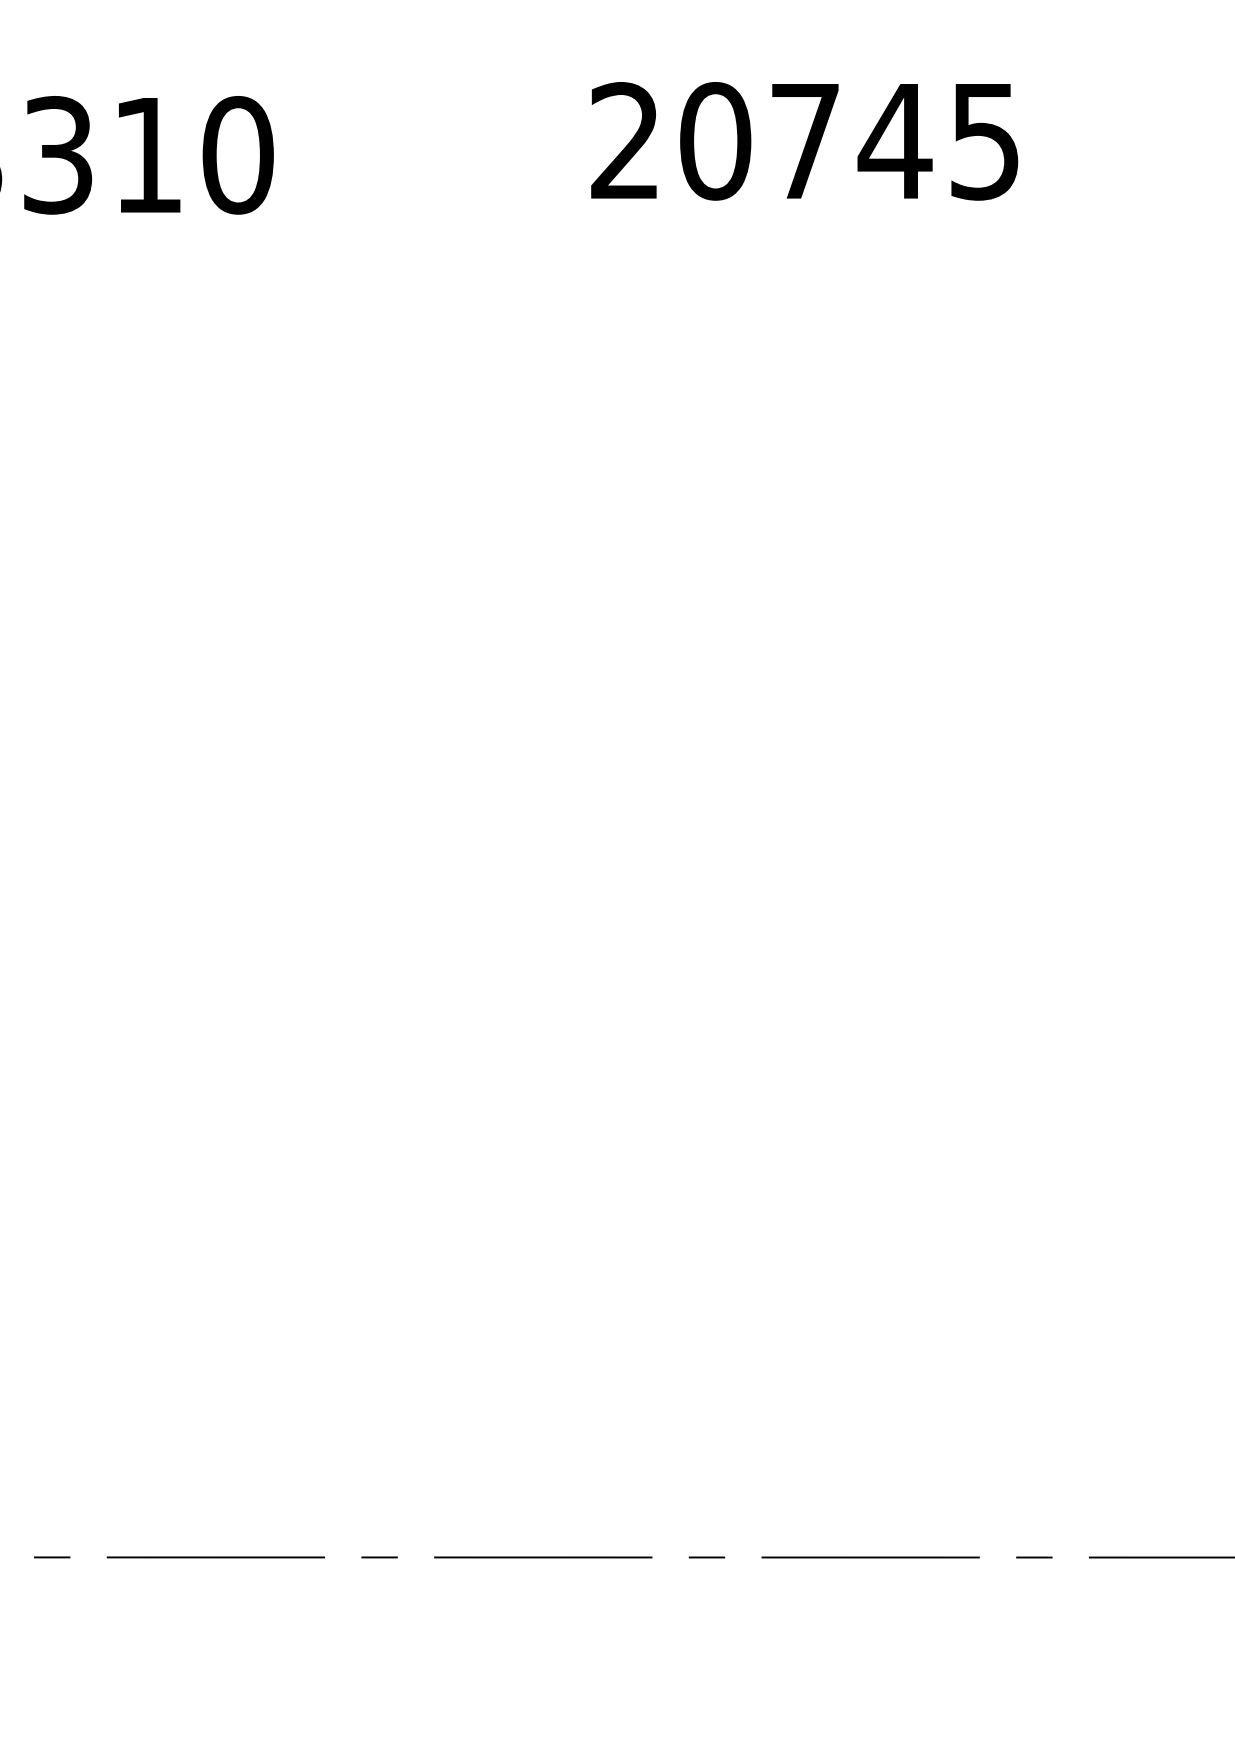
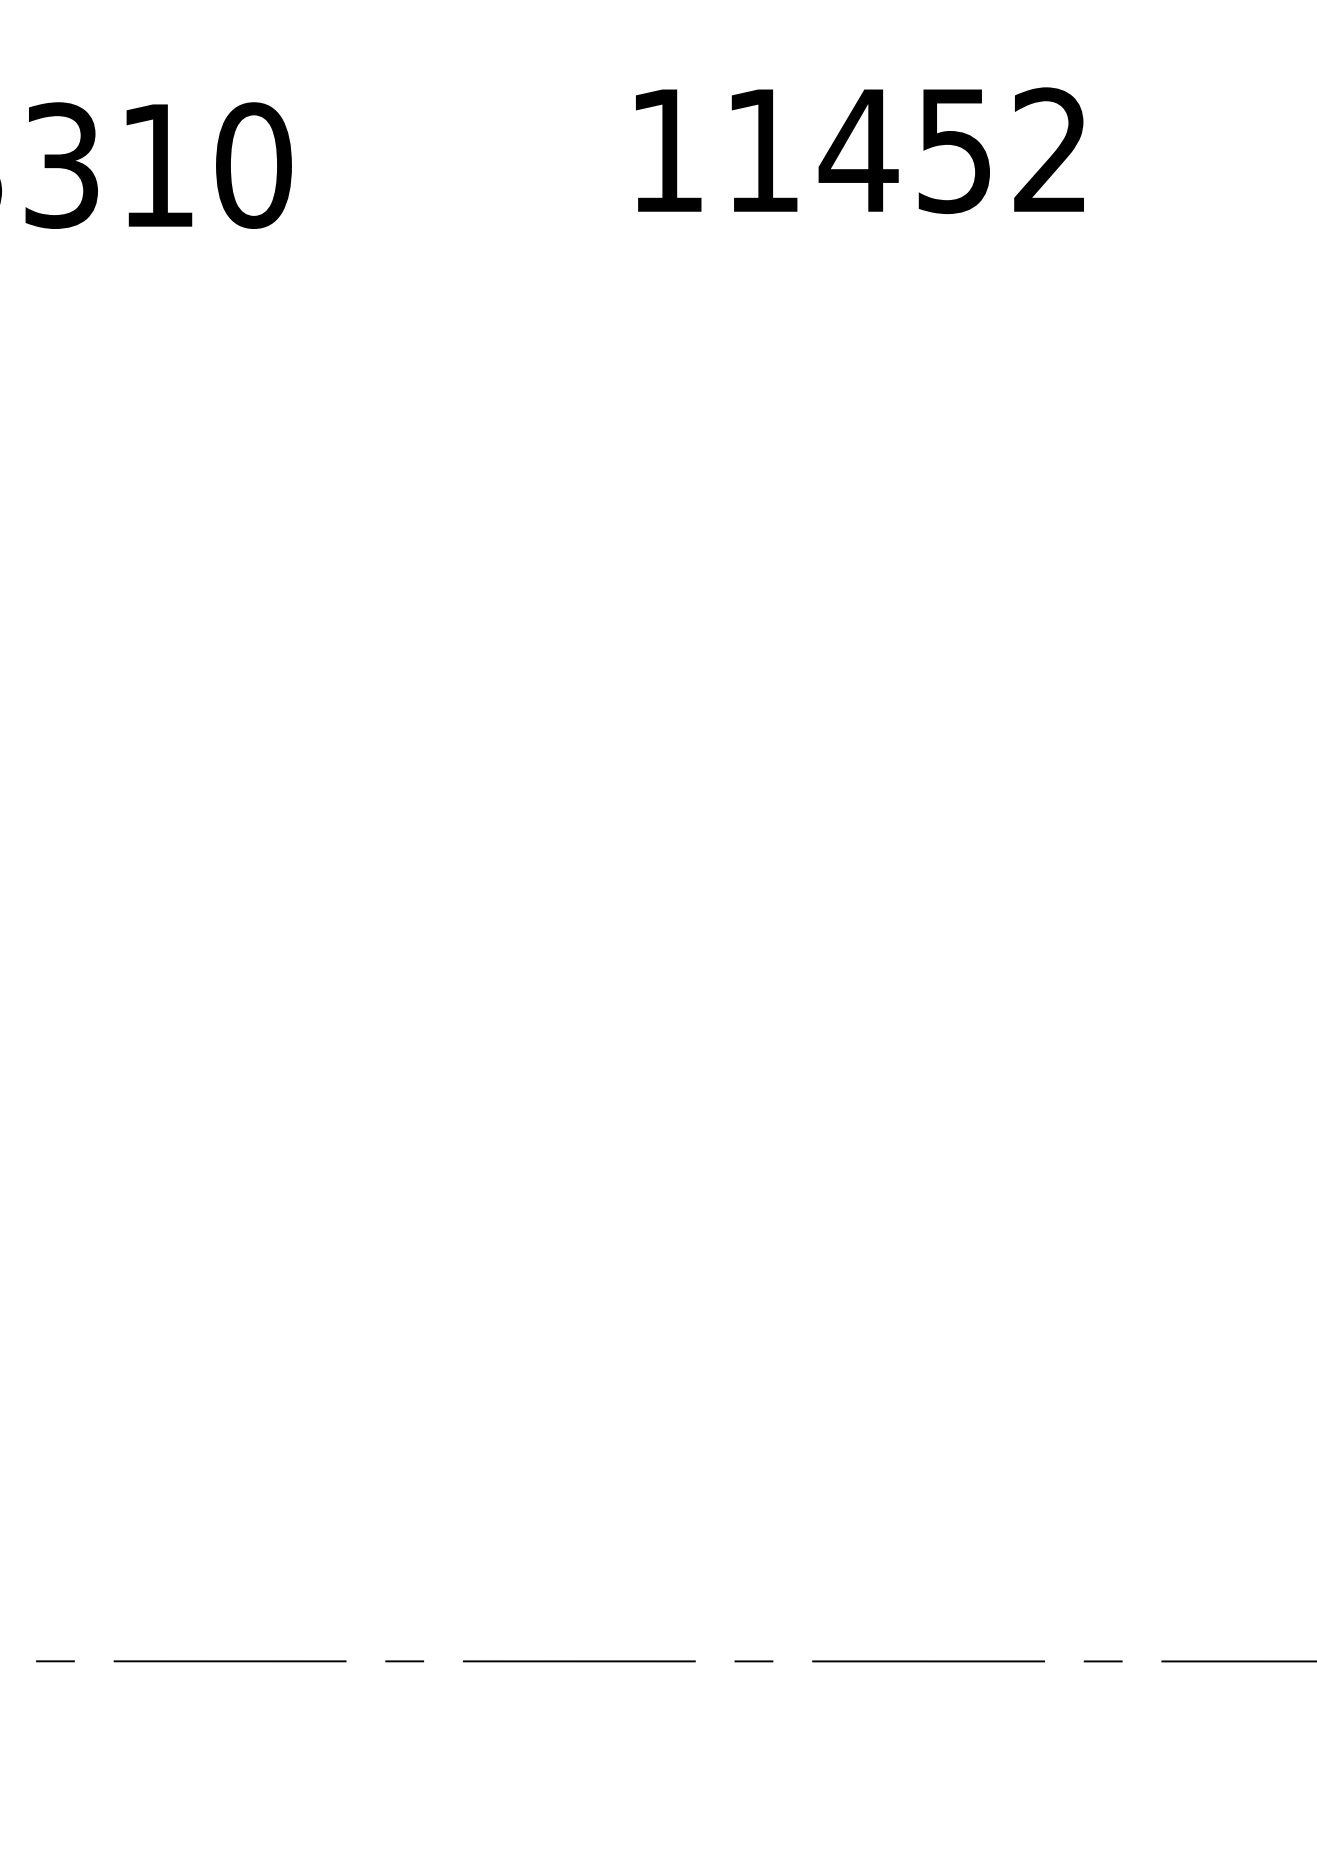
text: (804, 141) -> (857, 150), 20745 -> 11452

